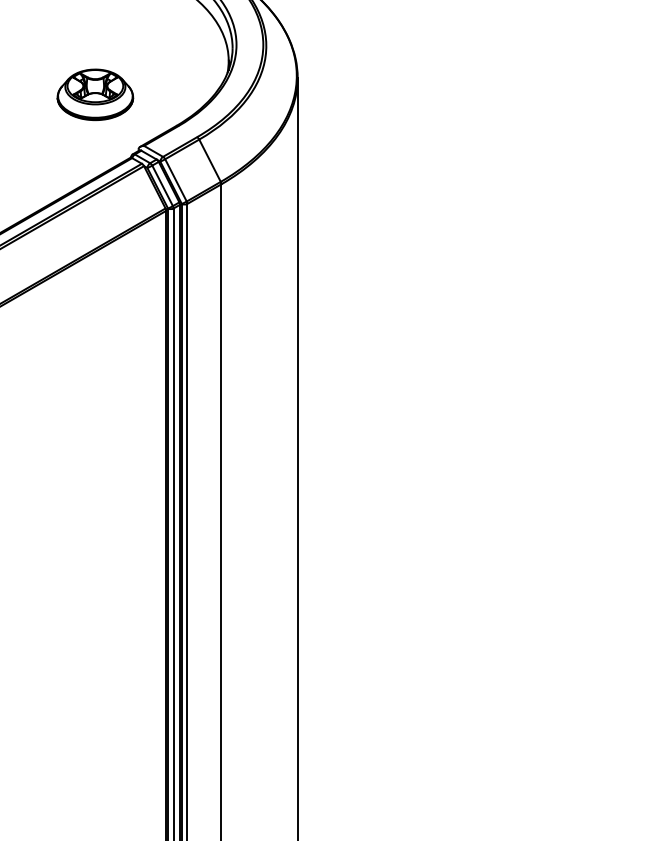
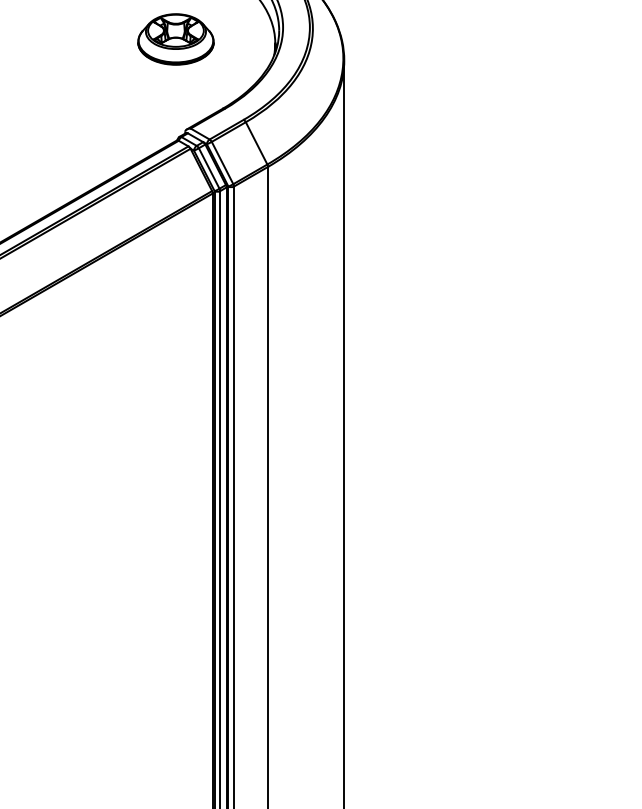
part: (95, 94) -> (176, 39), moved

